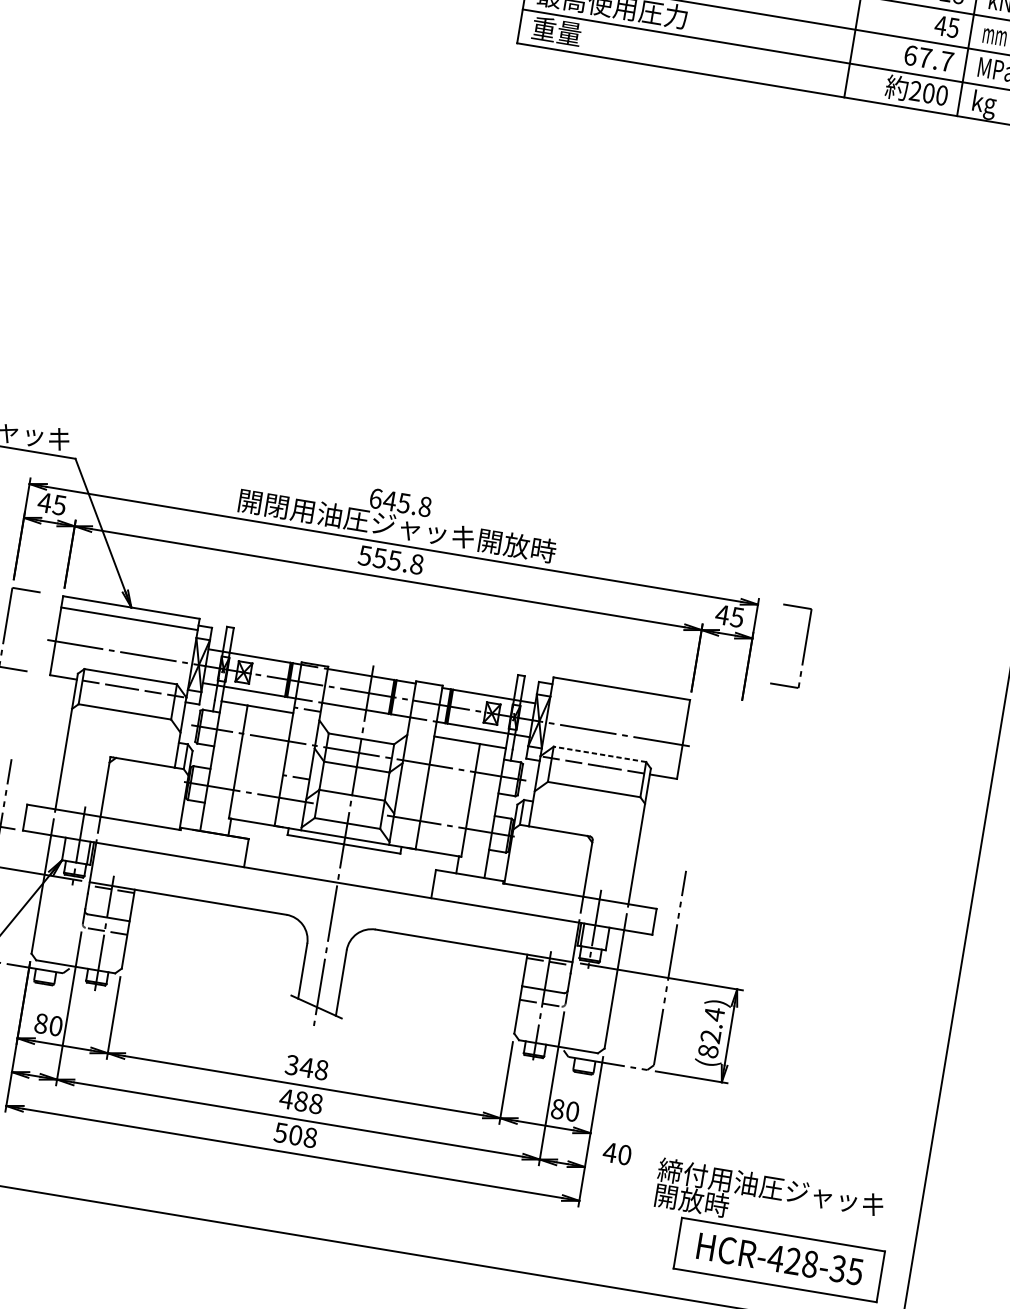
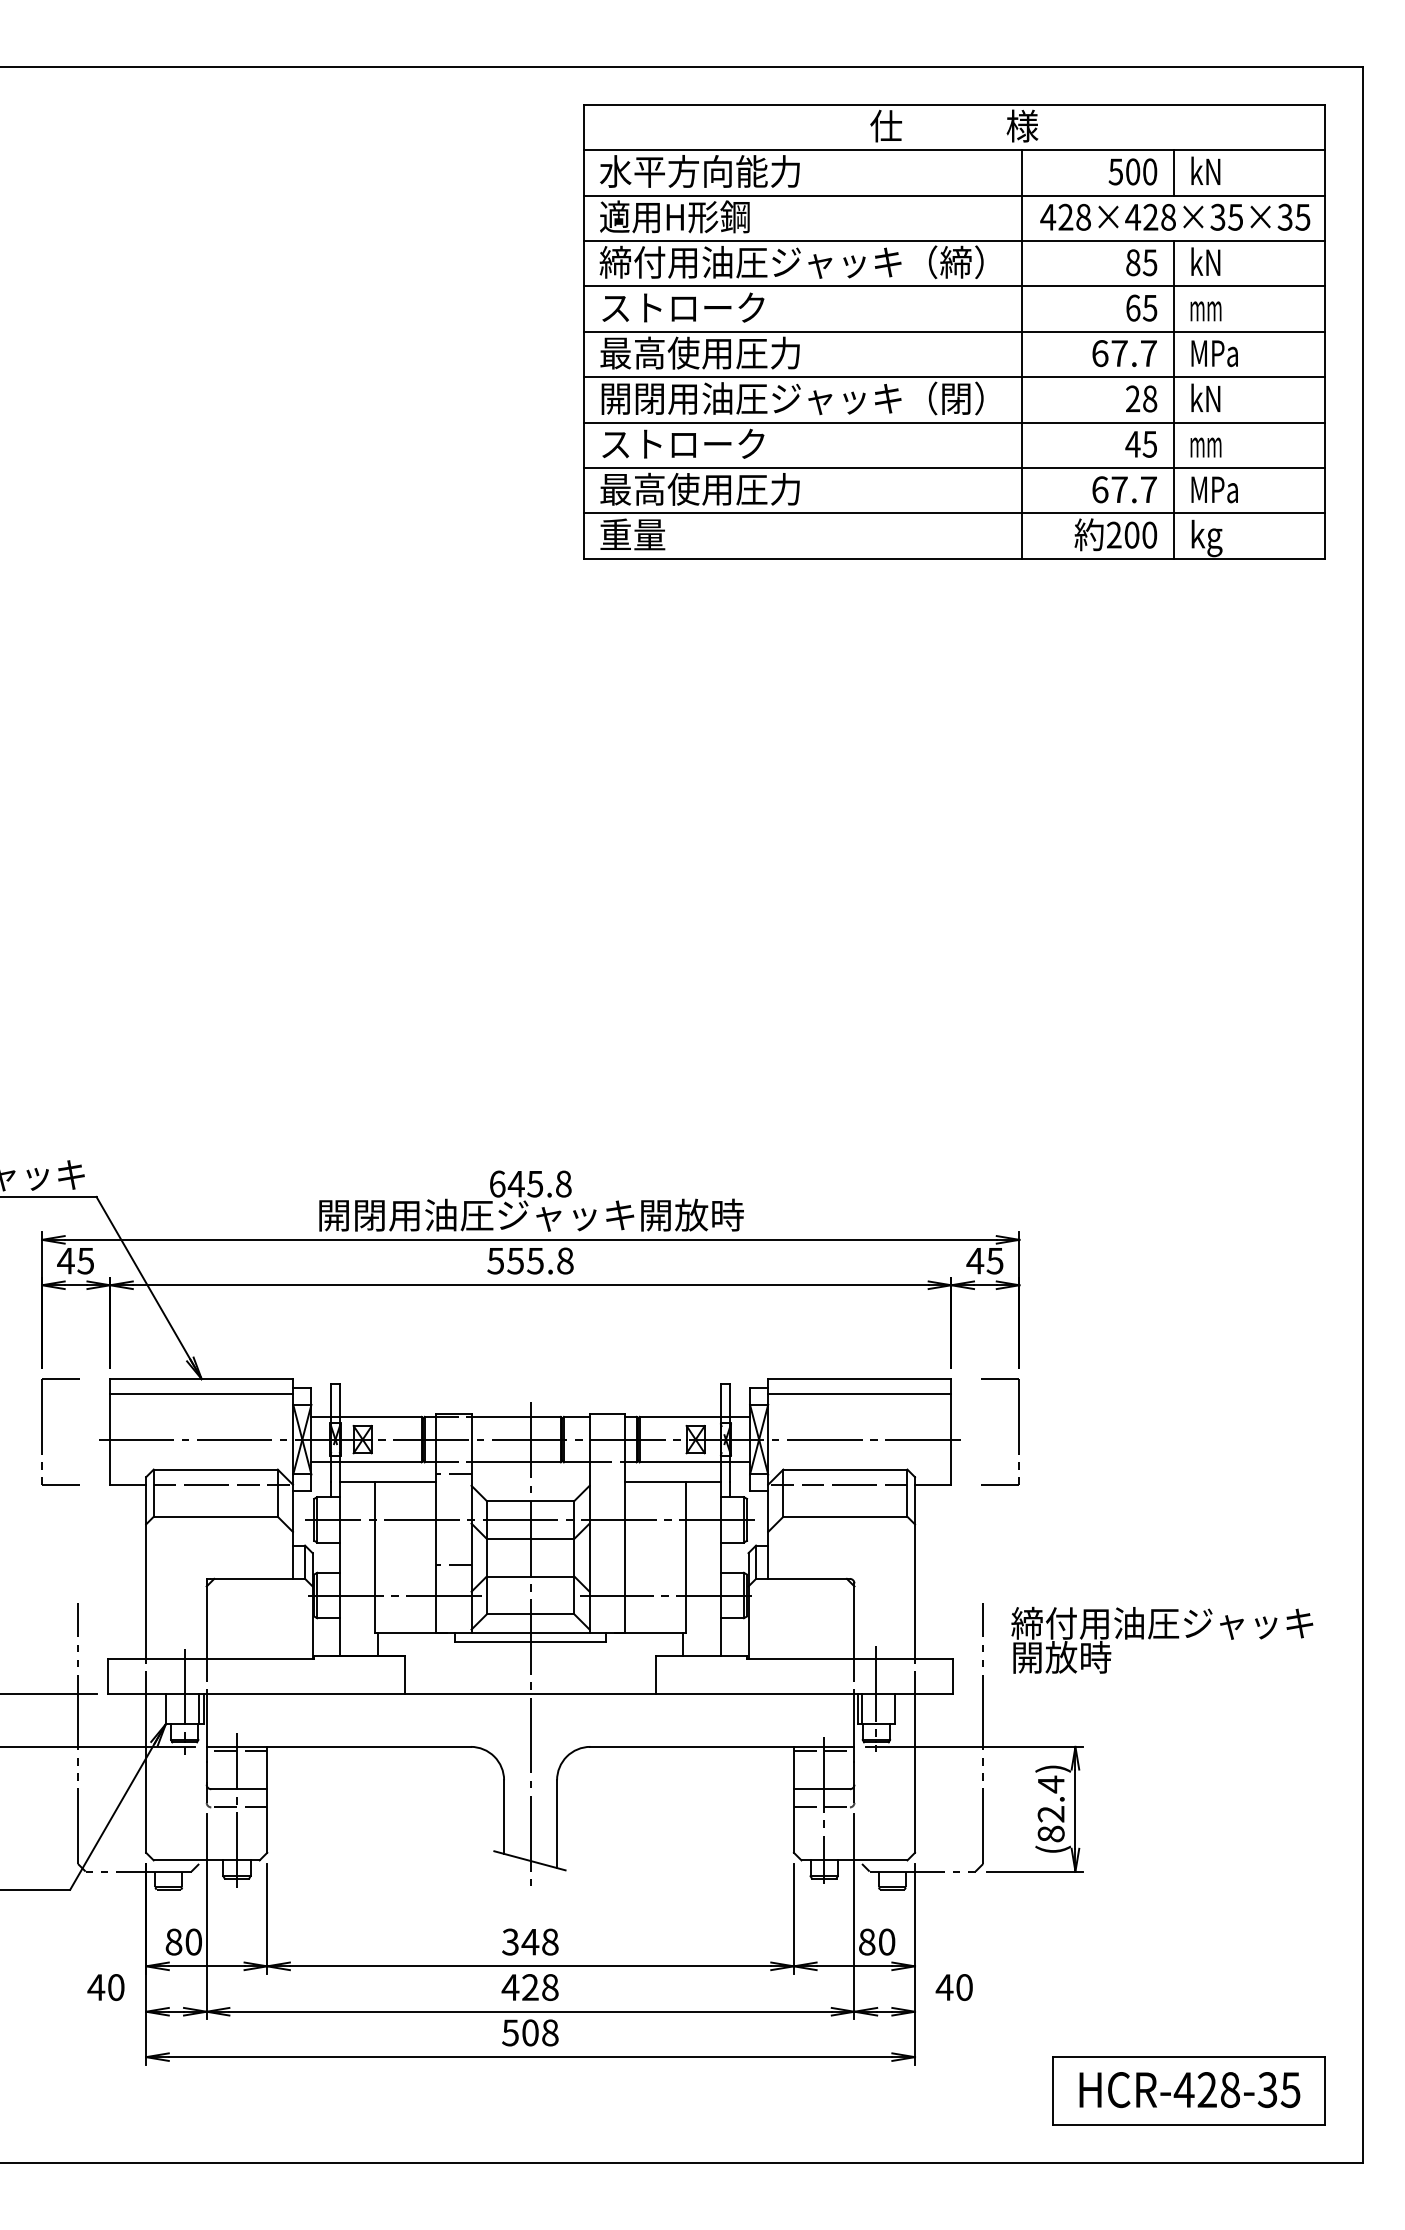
part: (804, 648) -> (1018, 1431), moved
line: (619, 700) -> (859, 1394), added
line: (599, 754) -> (844, 1469), dashed -> solid
text: (301, 1101) -> (530, 1987), 488 -> 428
text: (769, 1199) -> (1162, 1639), moved

